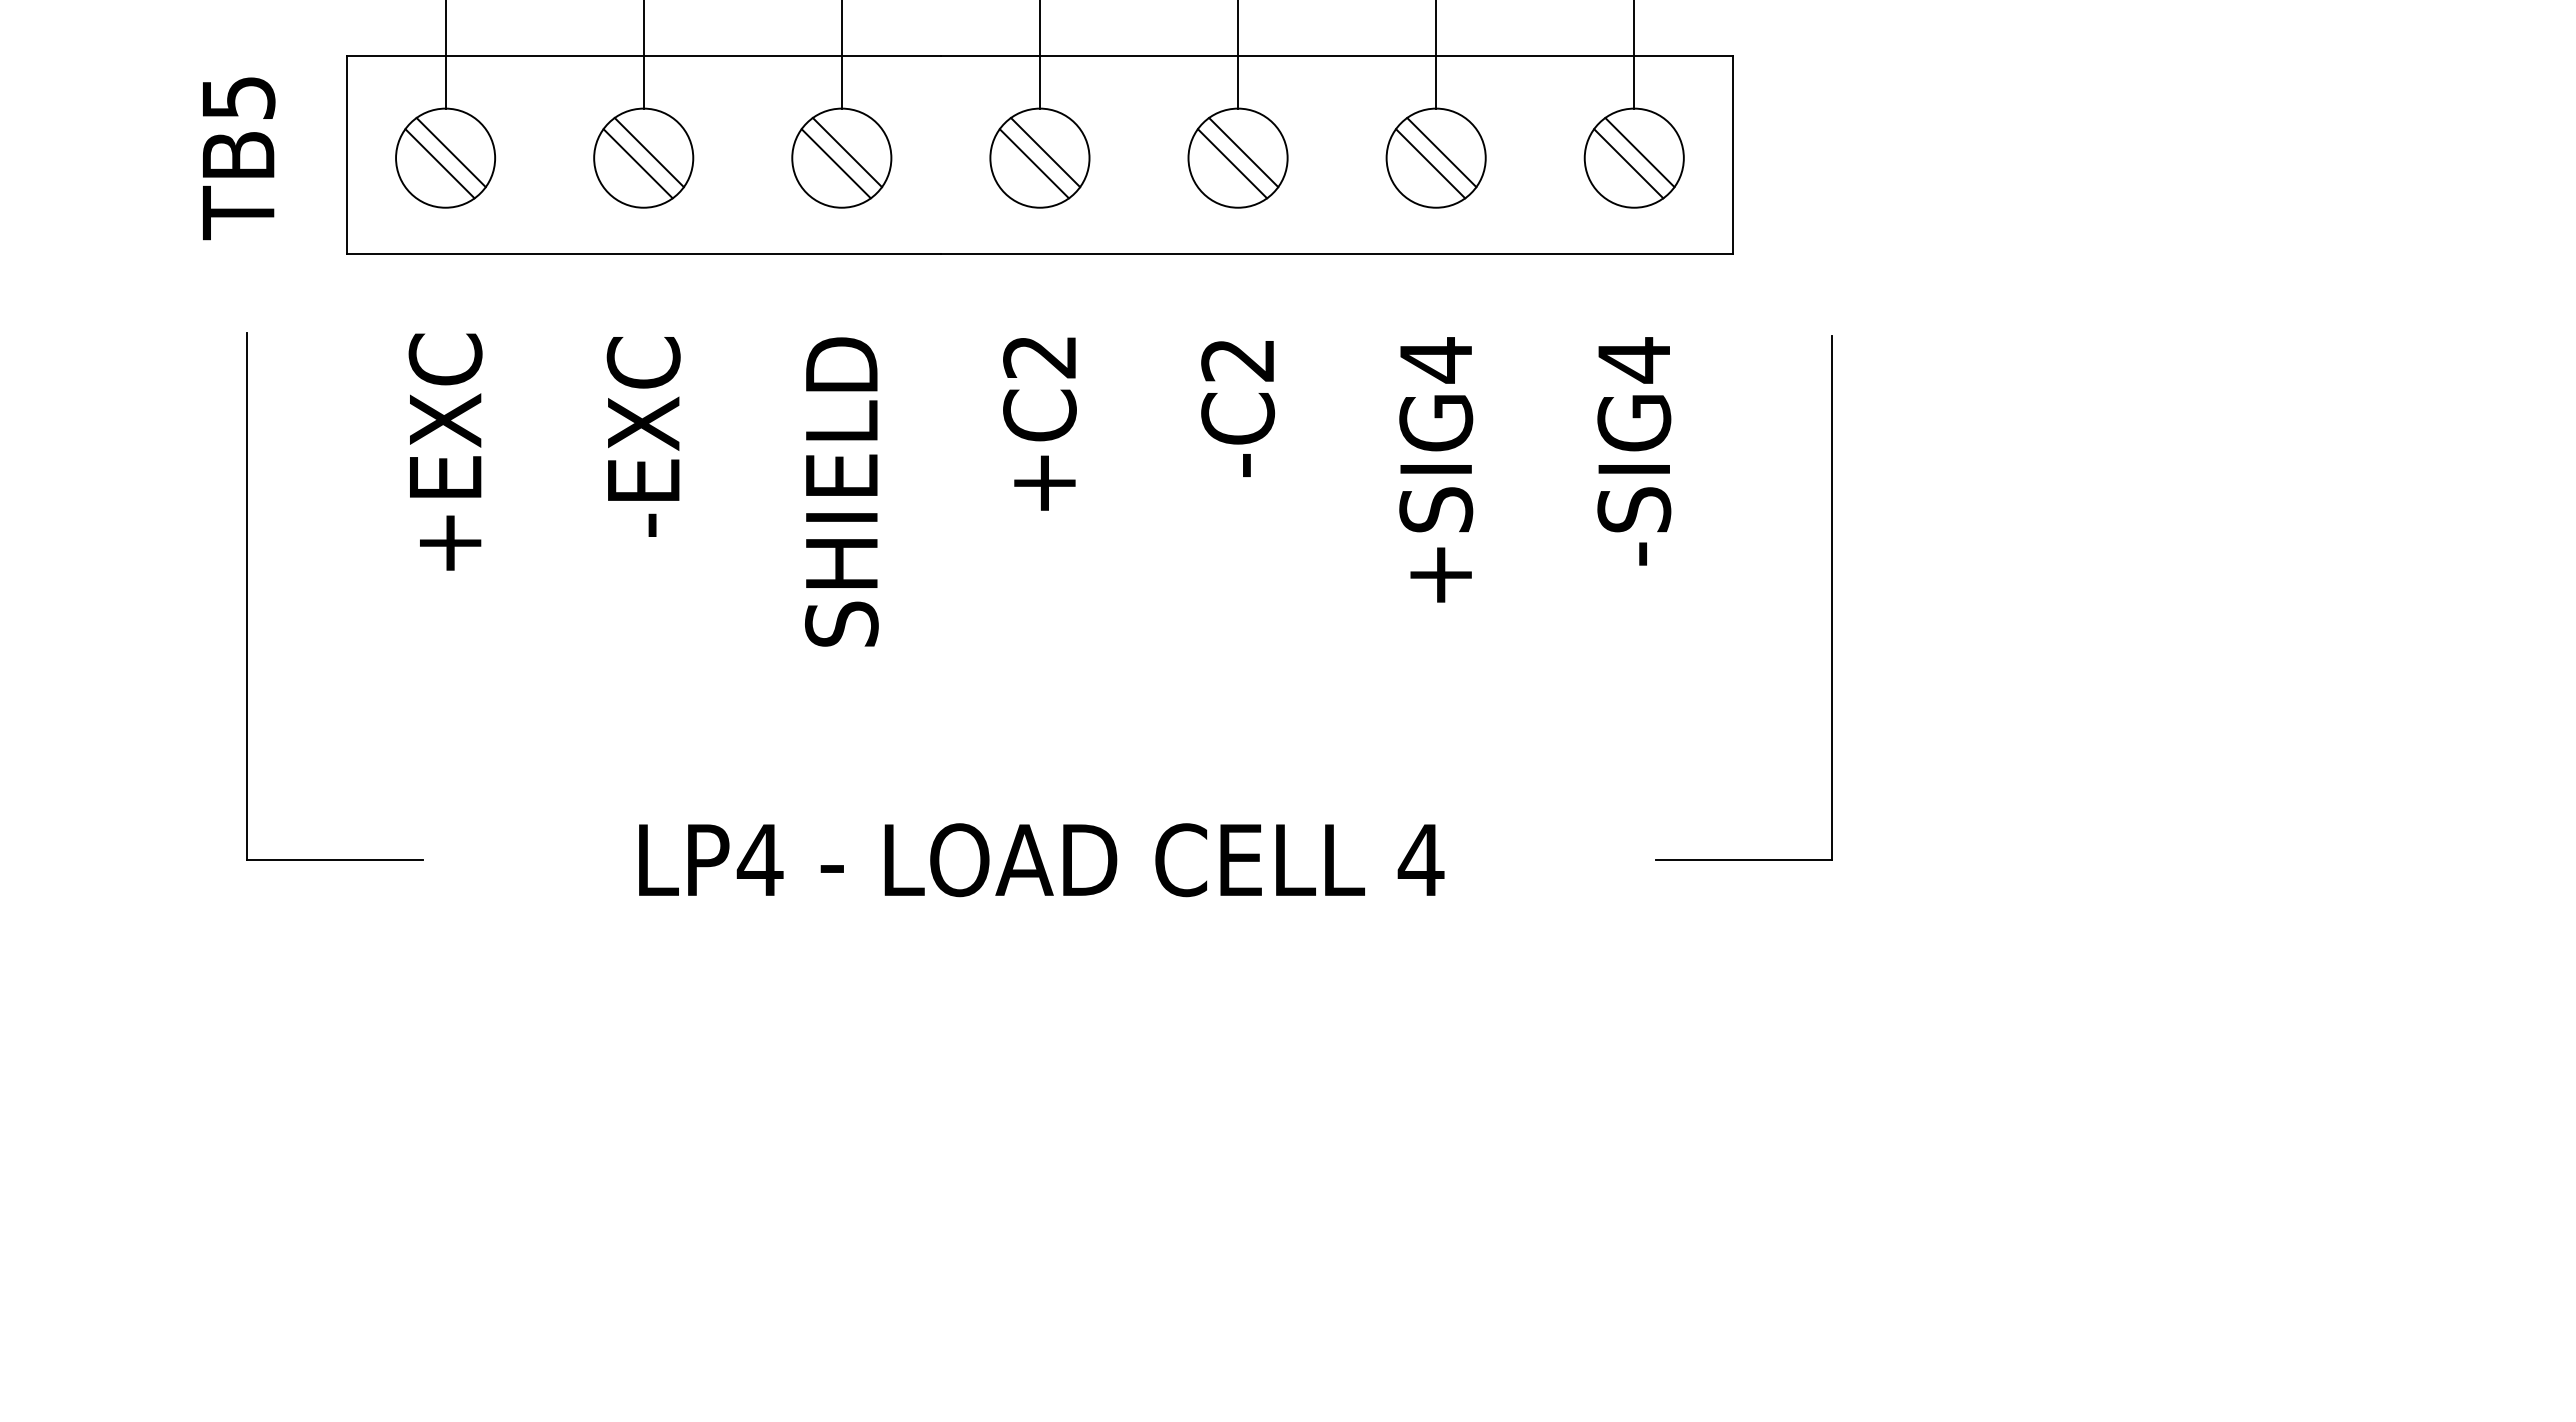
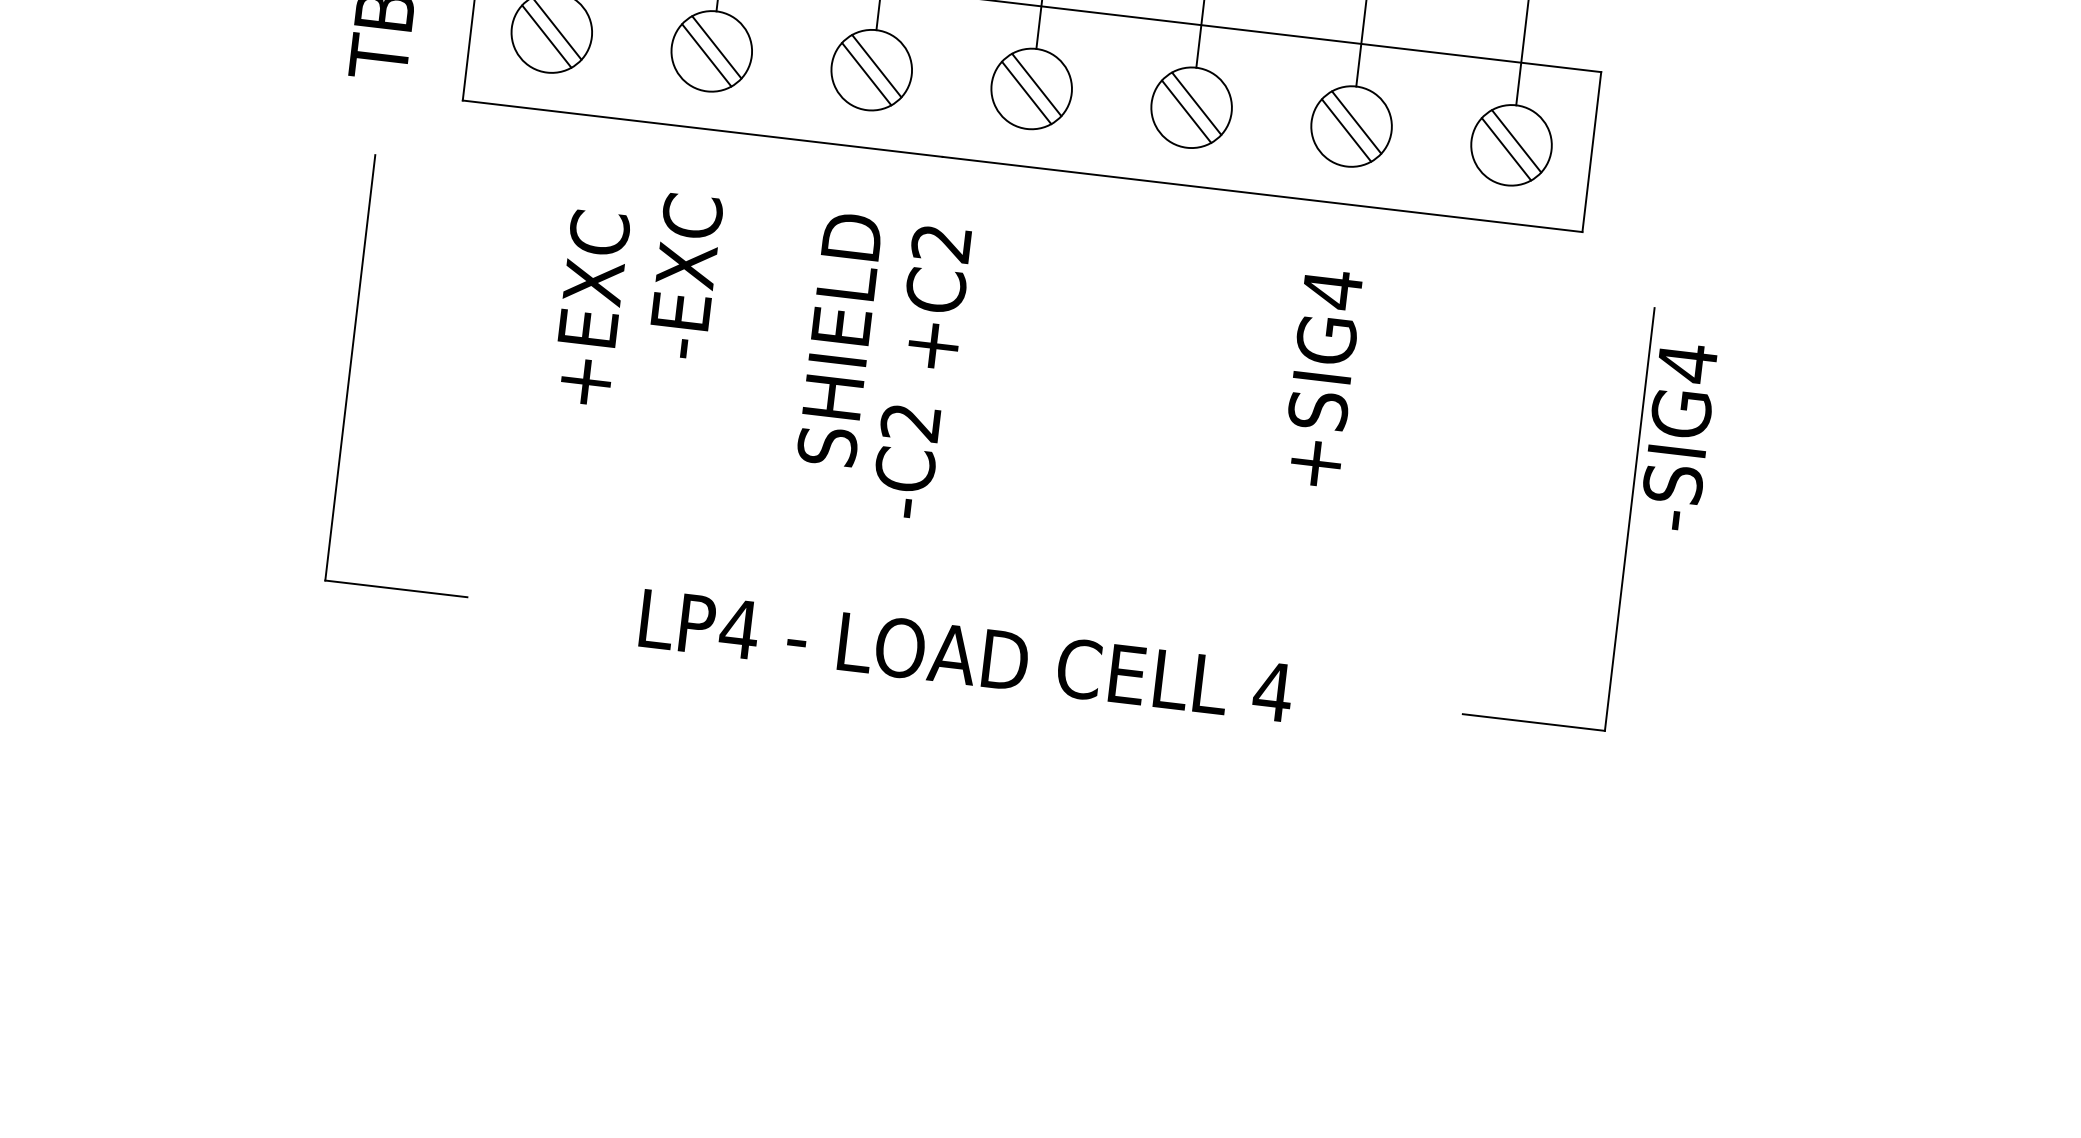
text: (1237, 408) -> (905, 461), moved
text: (1039, 423) -> (934, 297), moved
text: (445, 451) -> (590, 307), moved
text: (1634, 451) -> (1678, 436), moved

